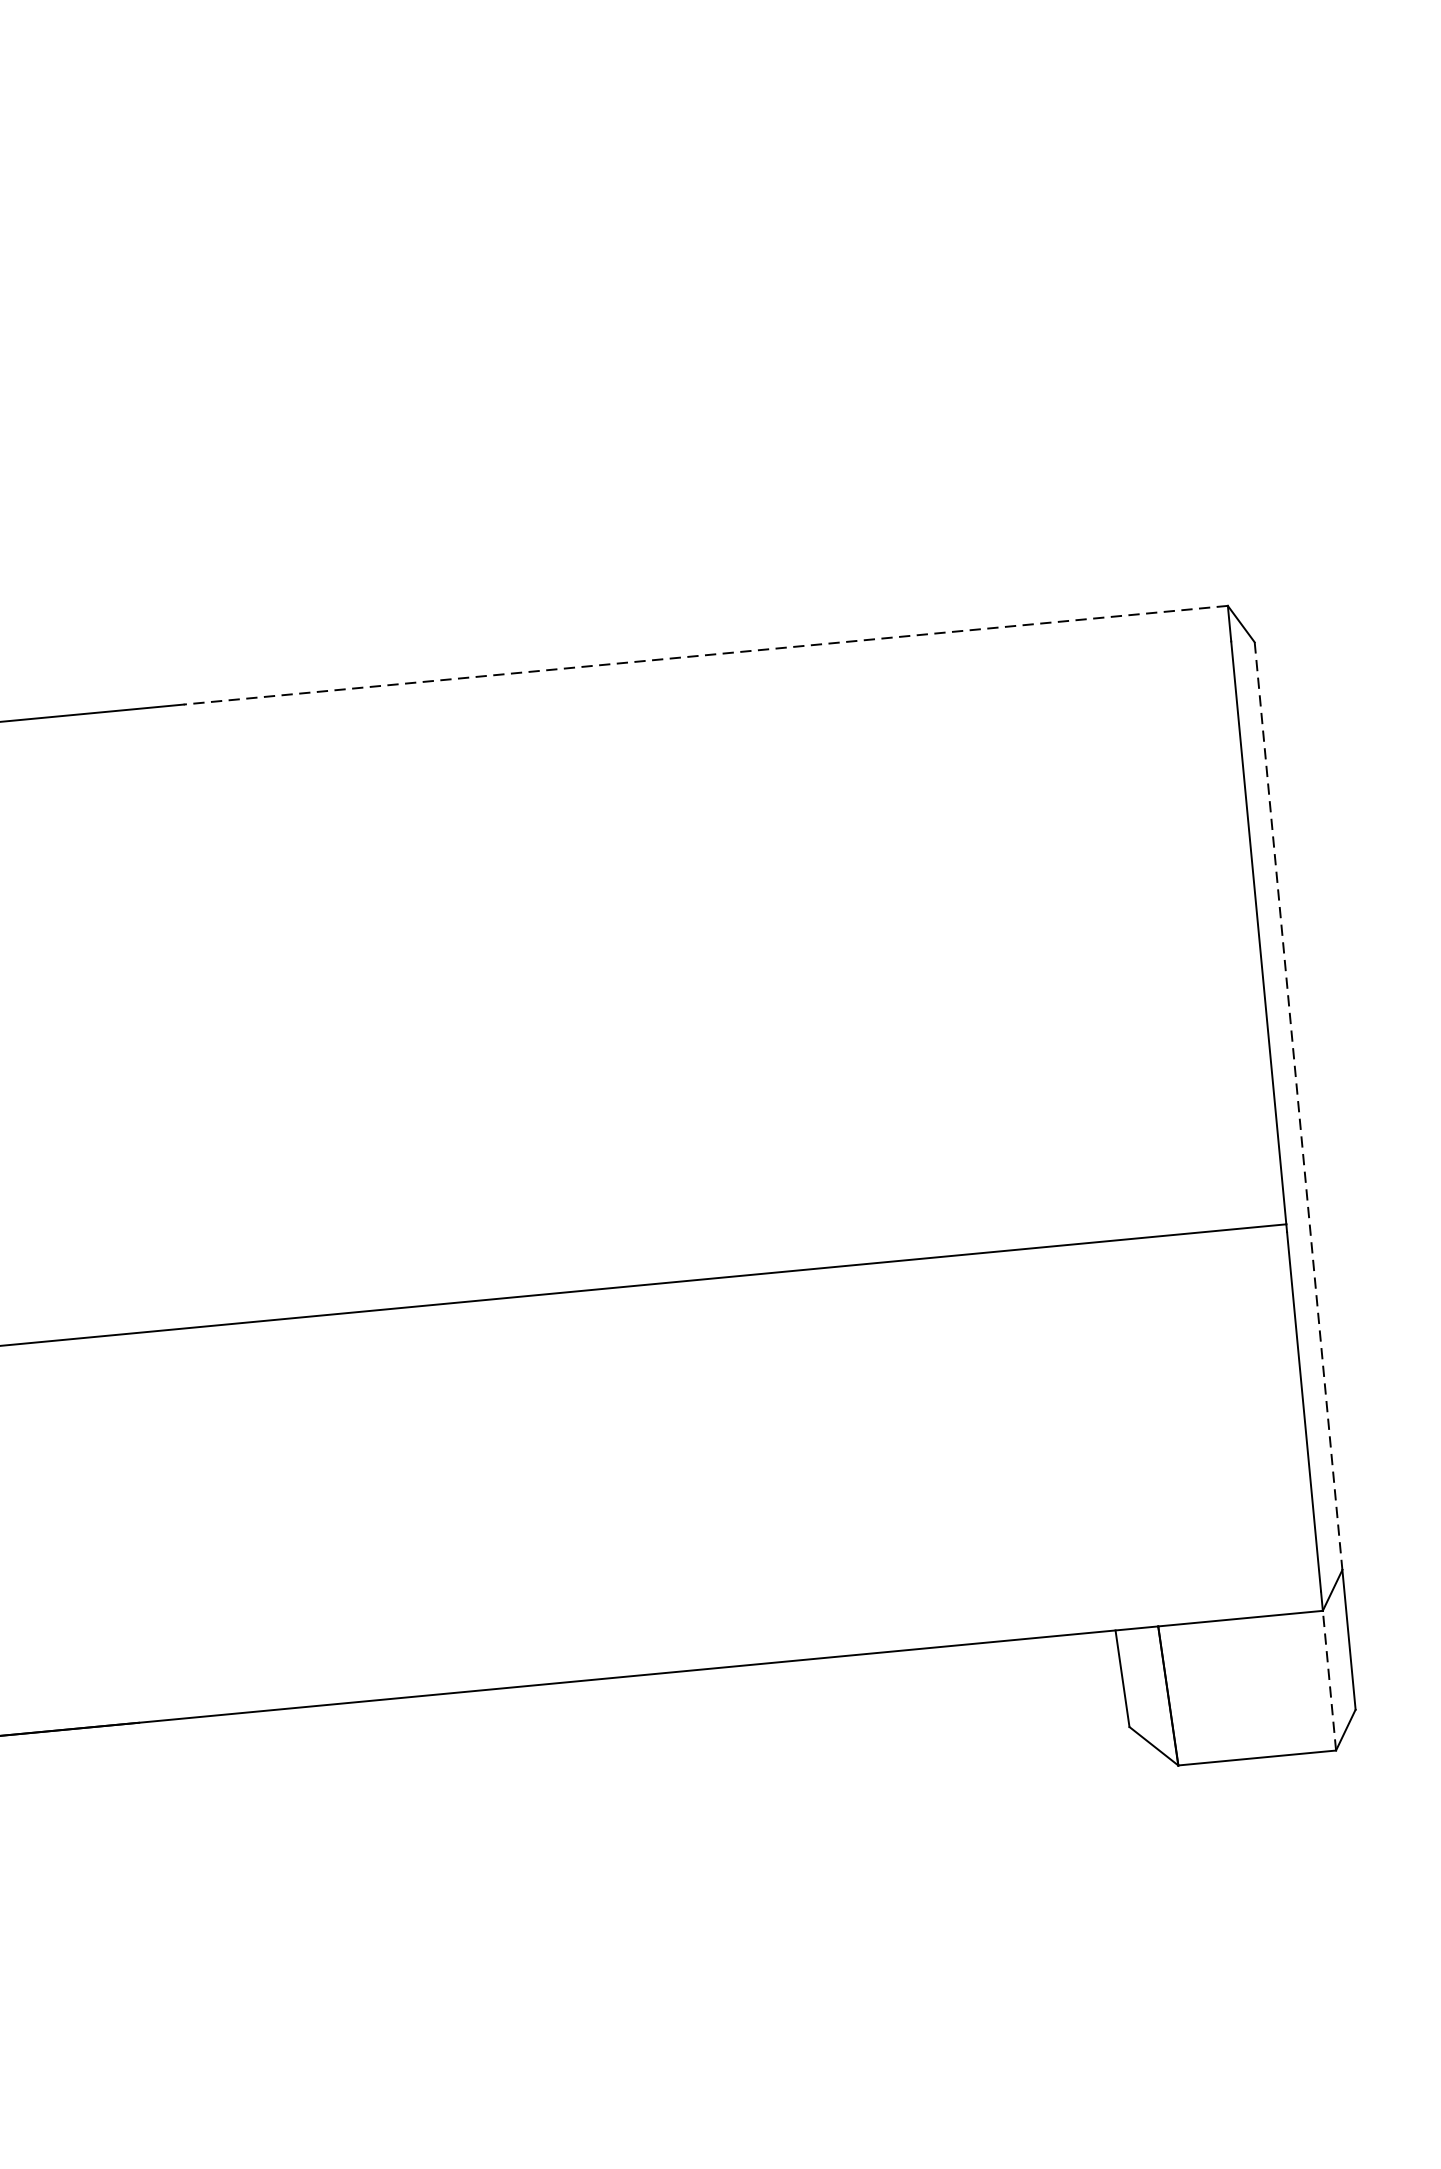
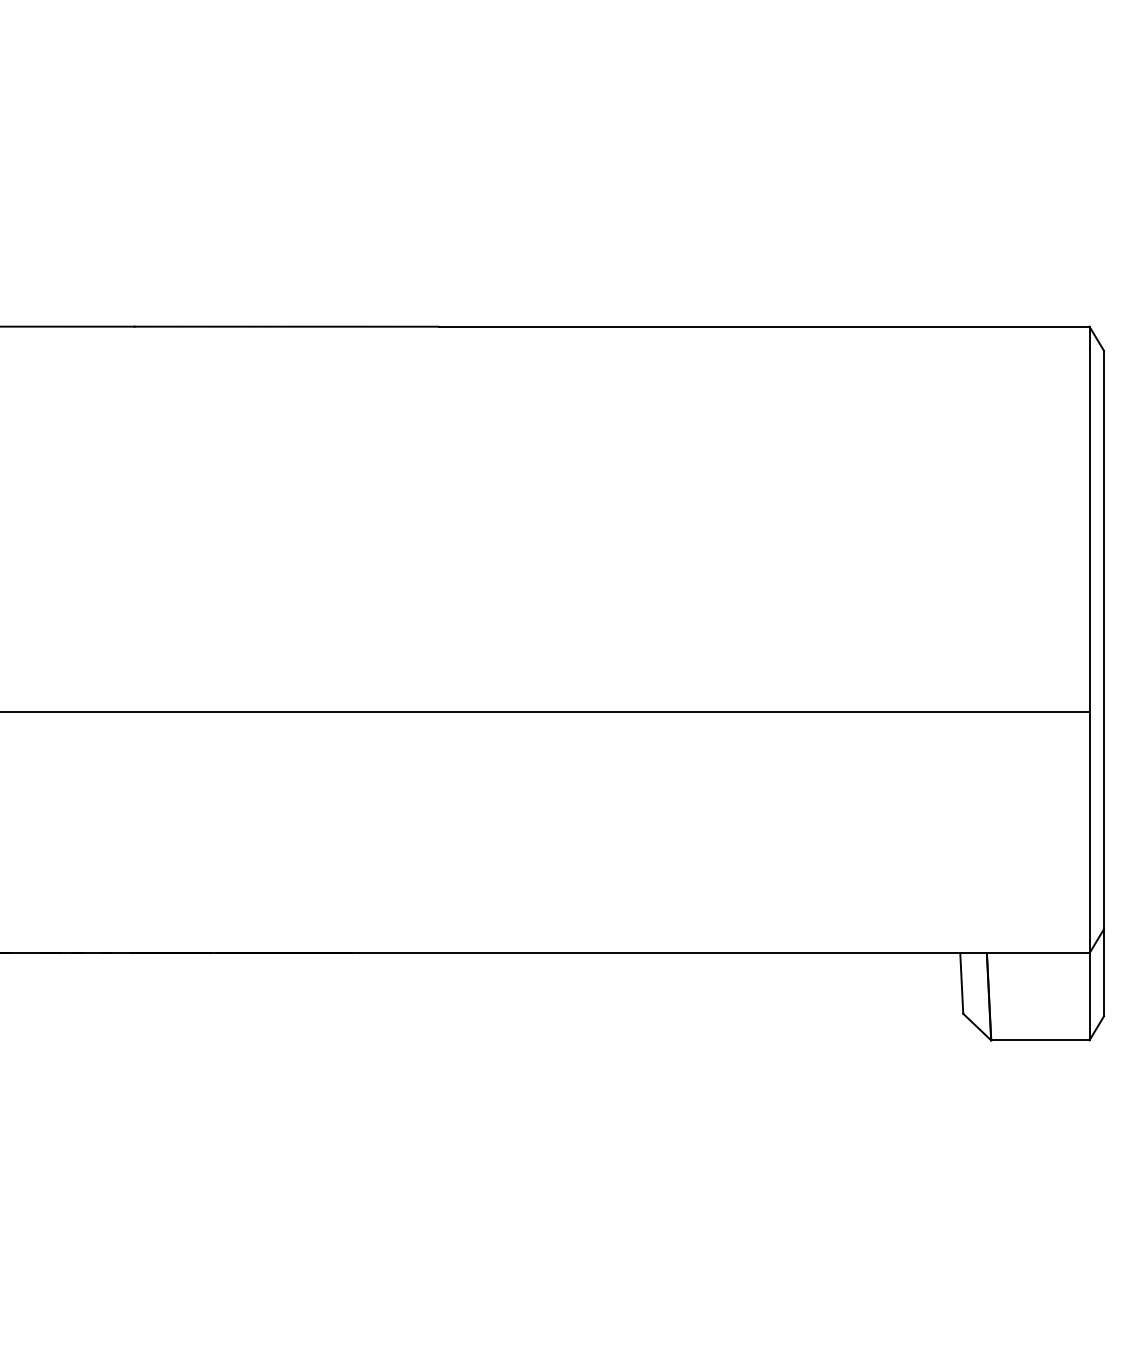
line: (704, 654) -> (763, 326), dashed -> solid
line: (1299, 1106) -> (1104, 640), dashed -> solid
line: (1329, 1680) -> (1089, 996), dashed -> solid

